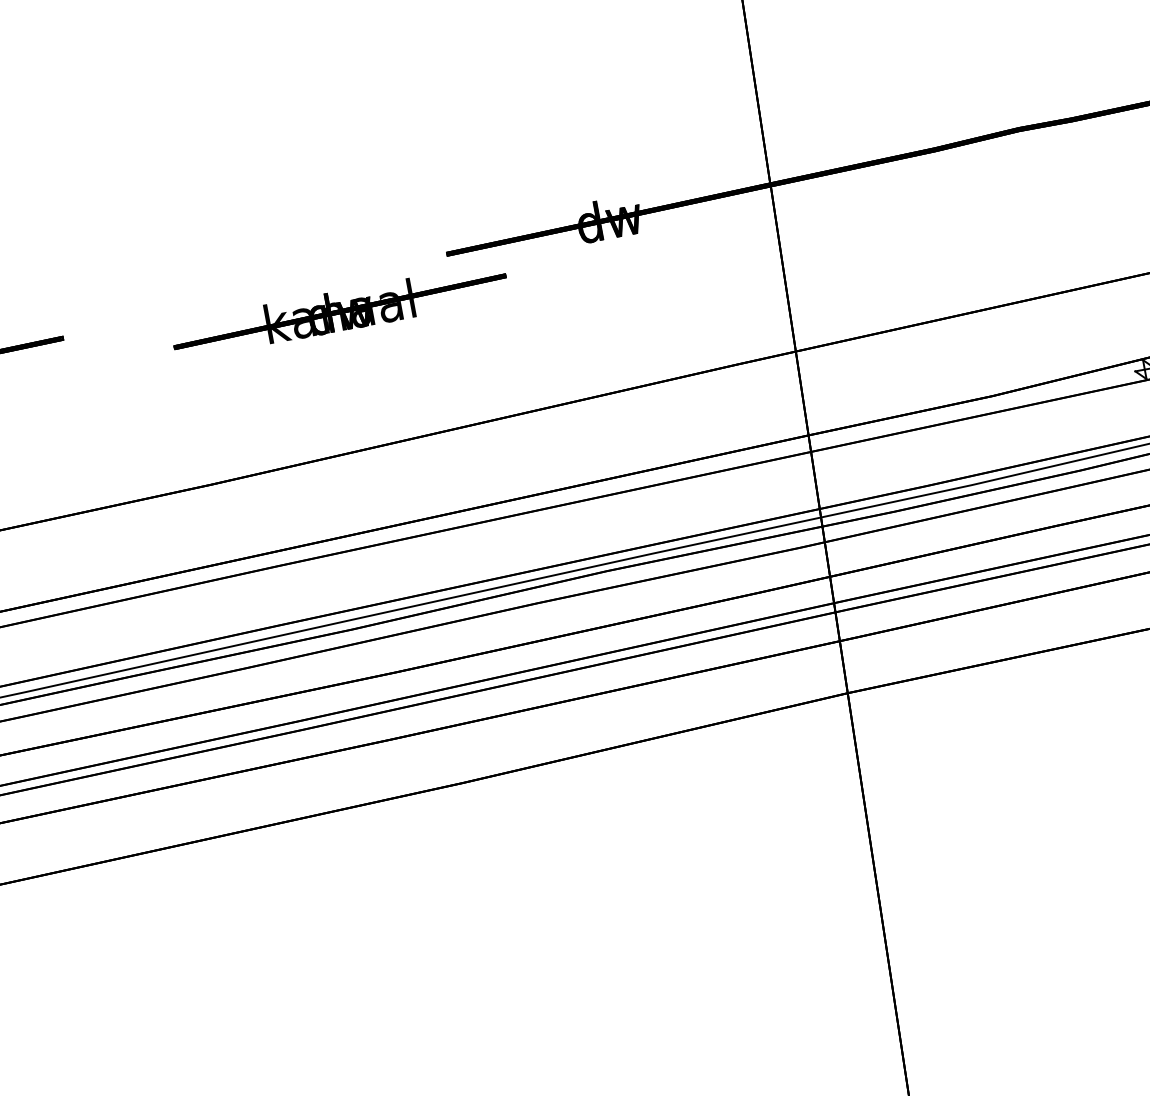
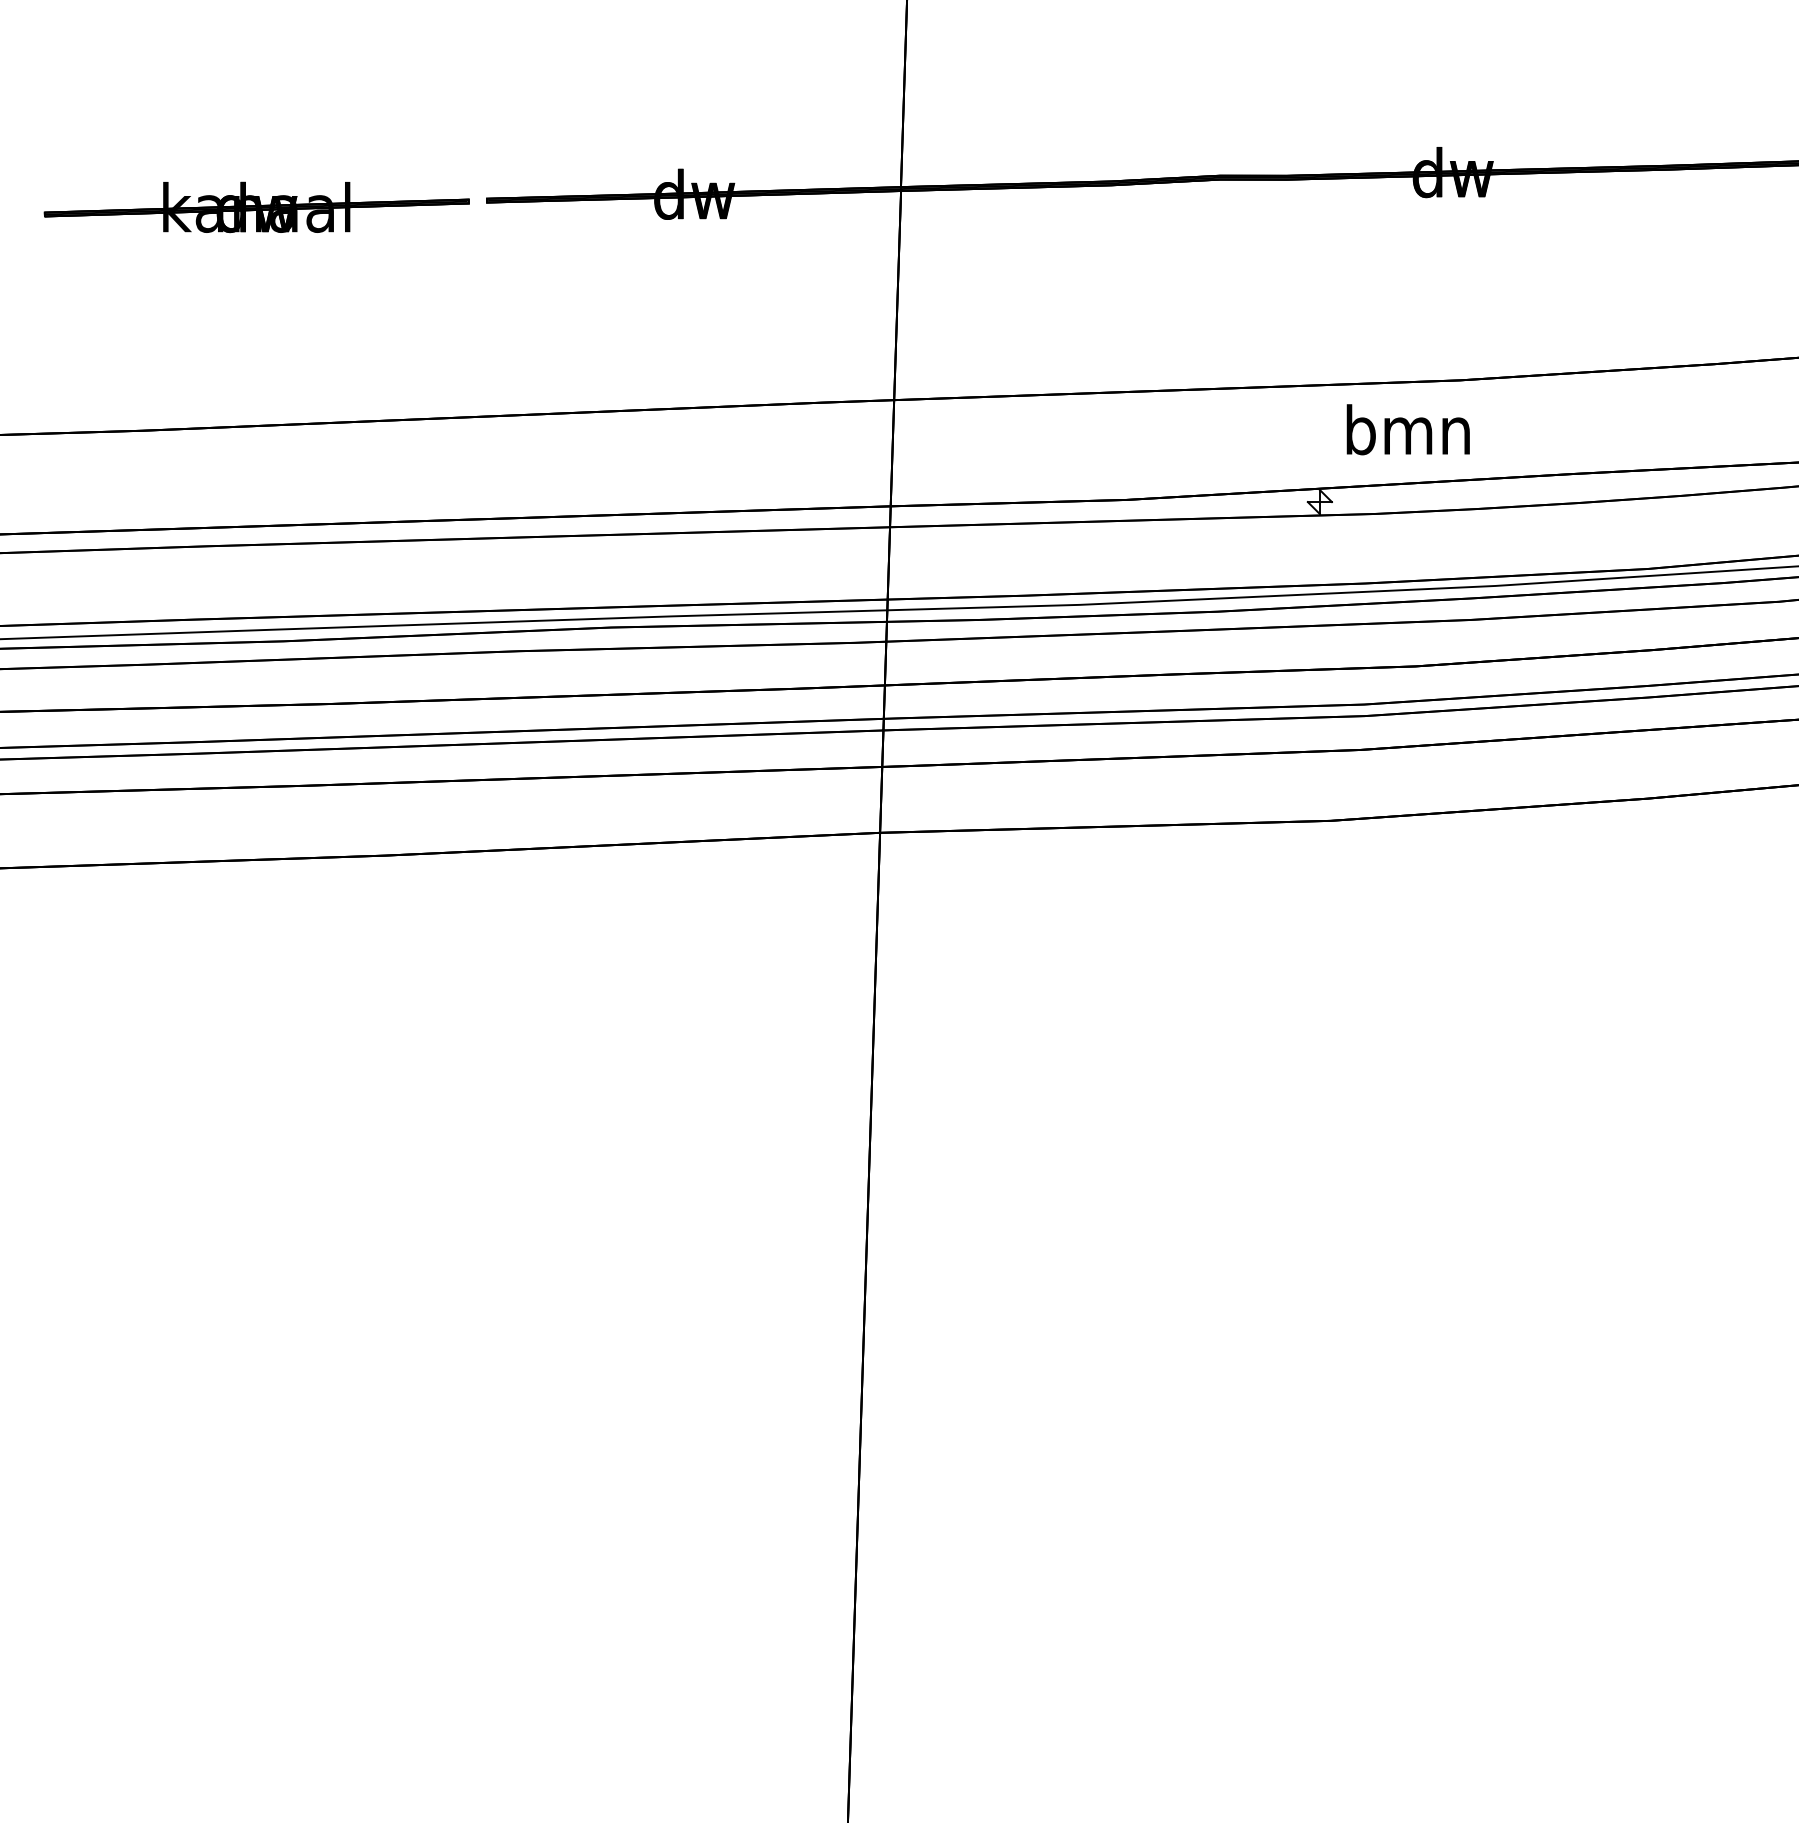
part: (339, 311) -> (256, 207), moved

